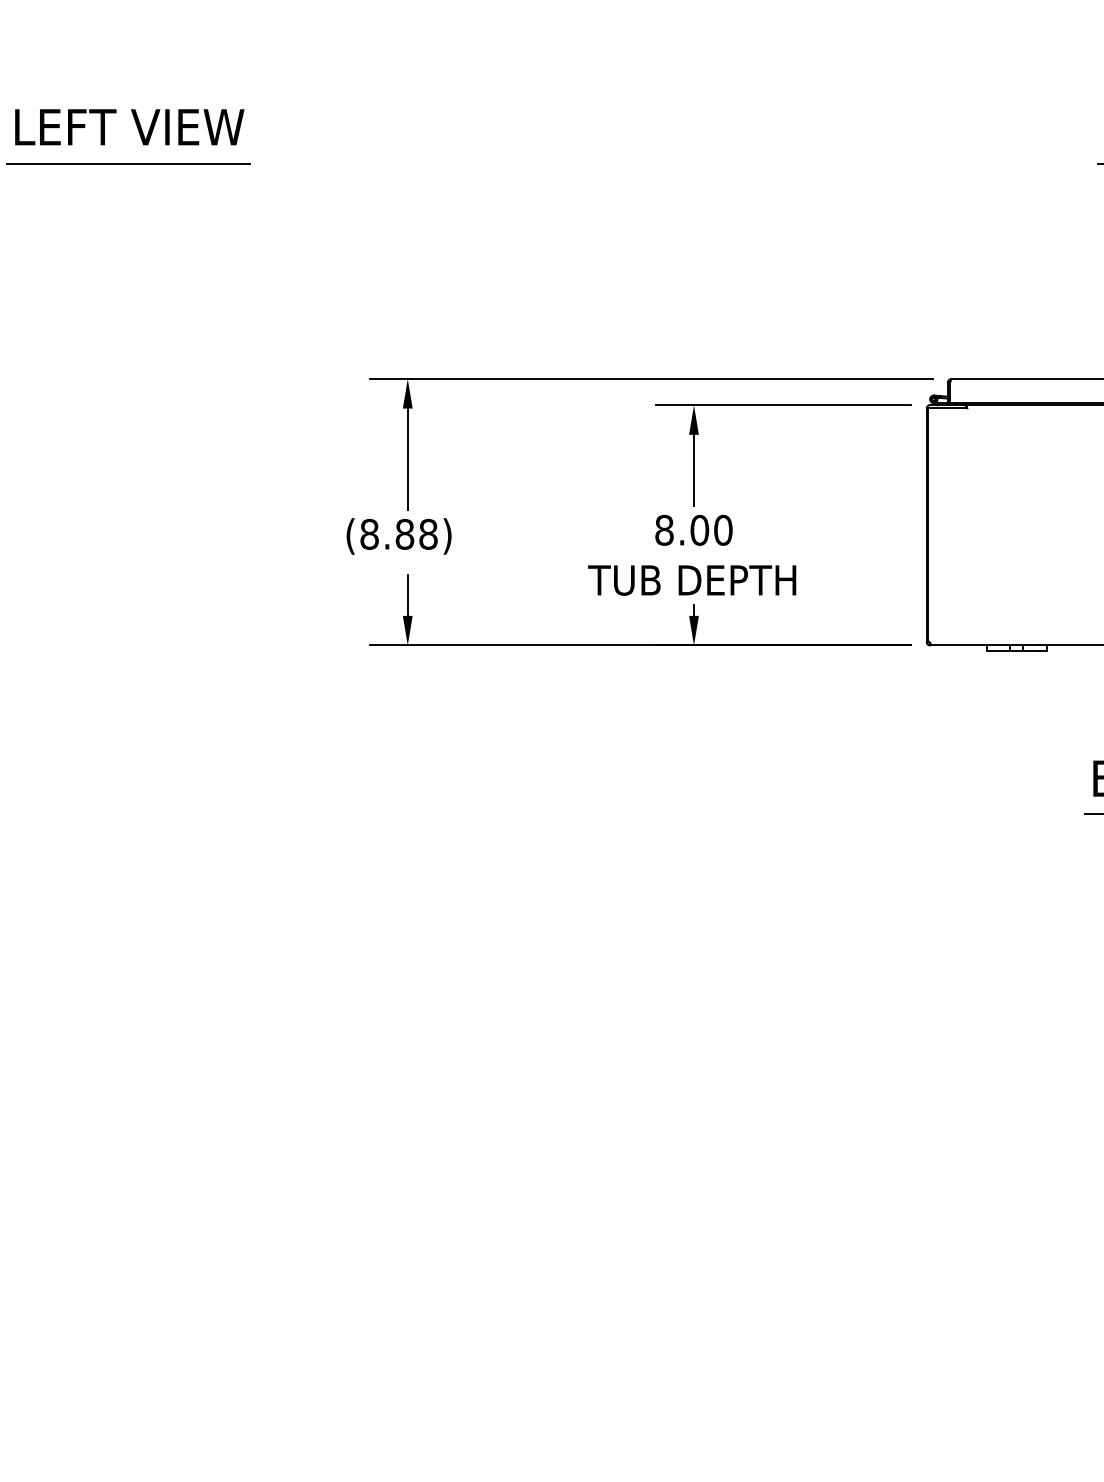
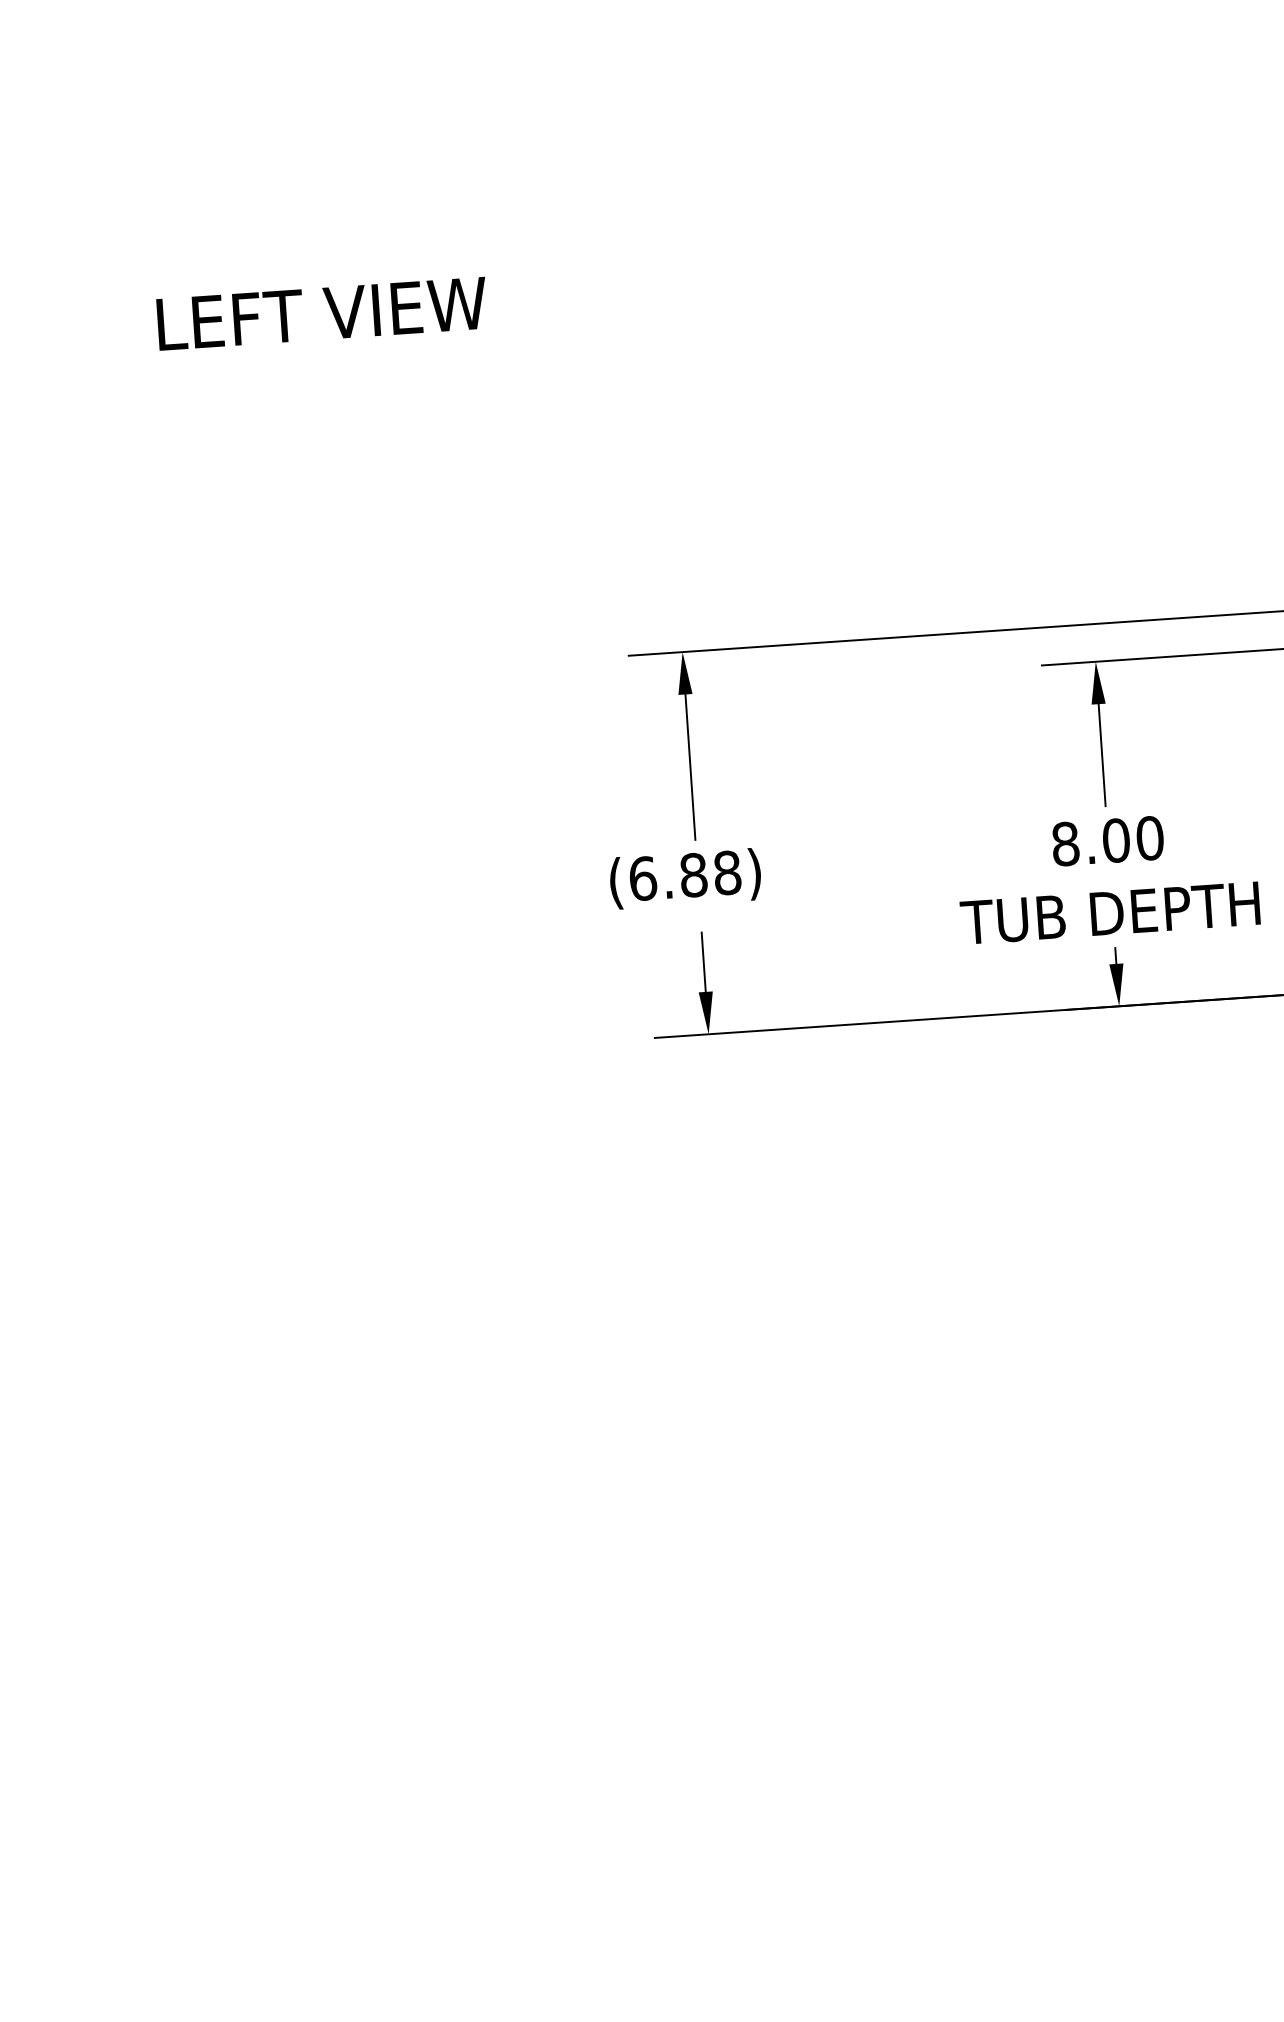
text: (129, 127) -> (321, 314), moved
line: (128, 163) -> (260, 370), removed
text: (369, 533) -> (642, 877), (8.88) -> (6.88)

